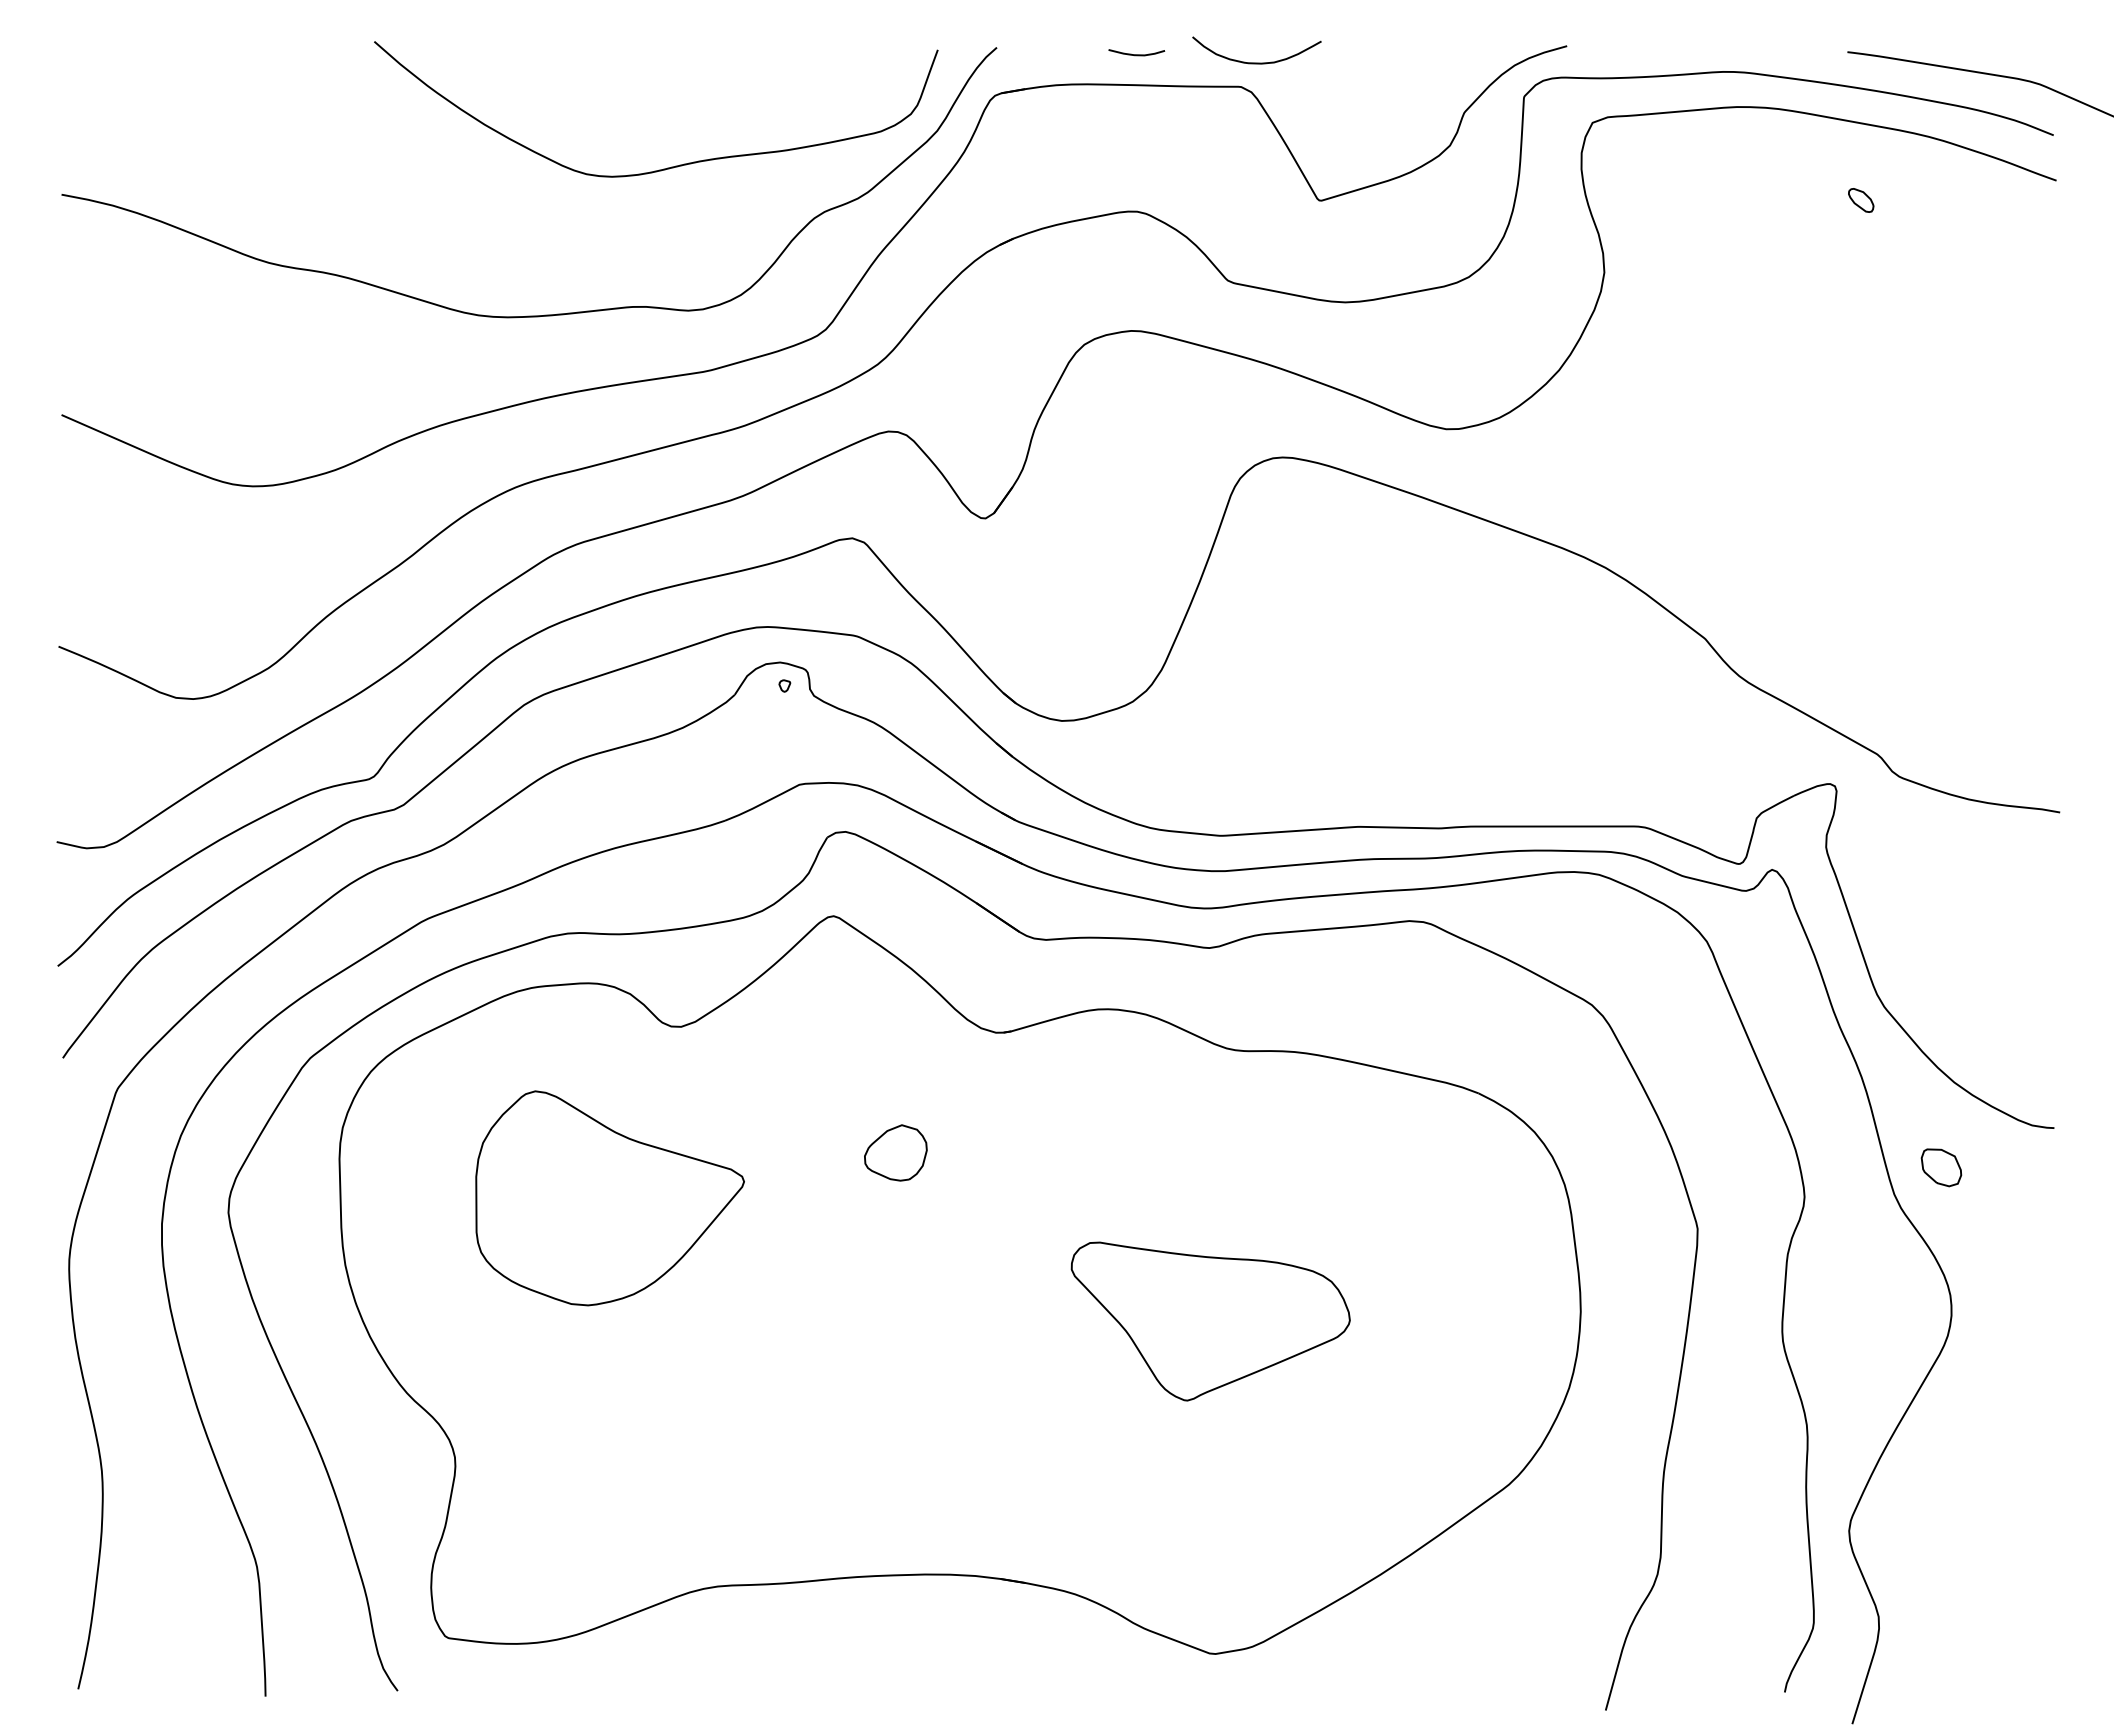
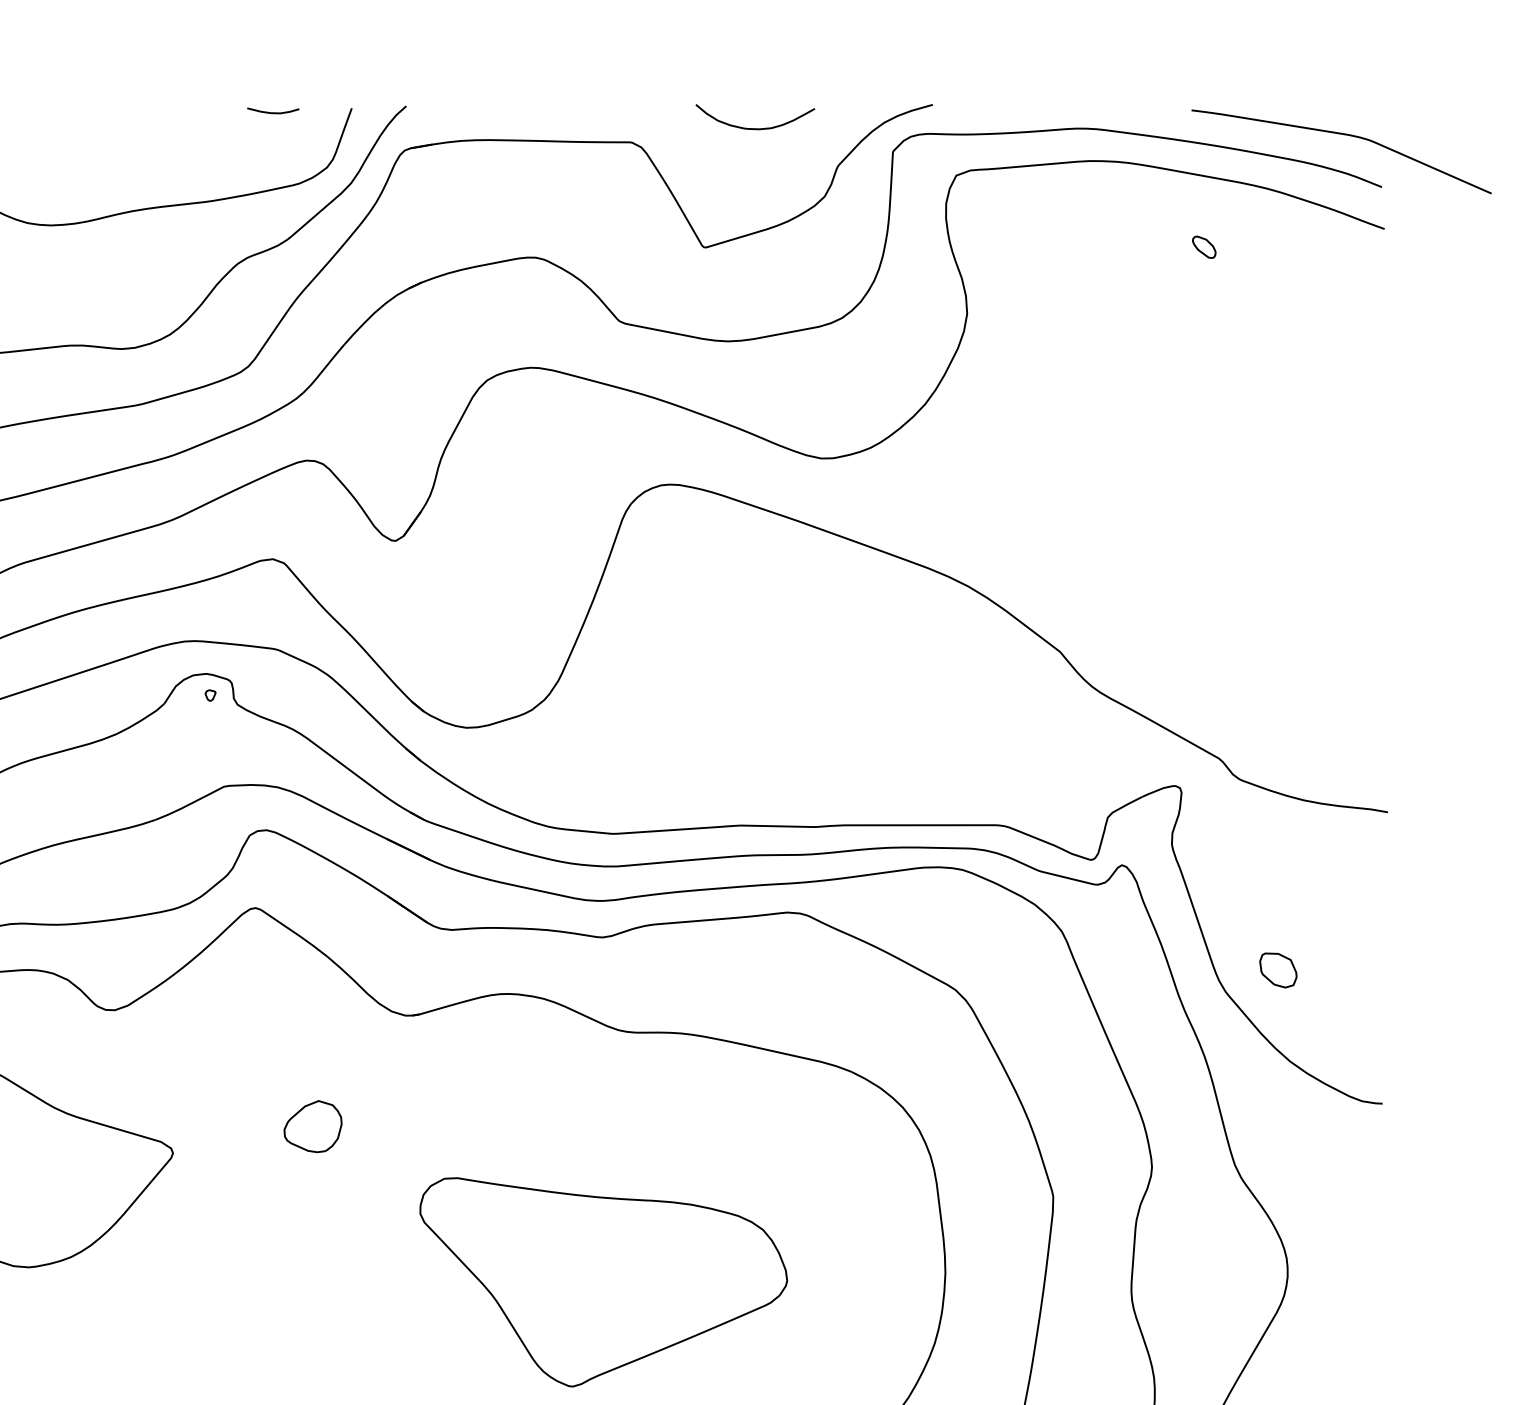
curve: (1136, 54) -> (273, 112), moved
curve: (1256, 62) -> (754, 128), moved
part: (1941, 1167) -> (1278, 970), moved
part: (1210, 1321) -> (603, 1282), size x1.43

